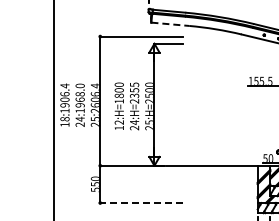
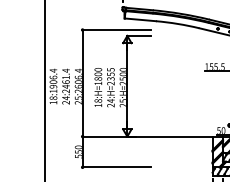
line: (170, 24) -> (140, 20), dashed -> solid
text: (79, 98) -> (65, 81), 24:1968.0 -> 24:2461.4
text: (118, 122) -> (97, 100), 12:H=1800 -> 18:H=1800
line: (140, 203) -> (115, 167), dashed -> solid

